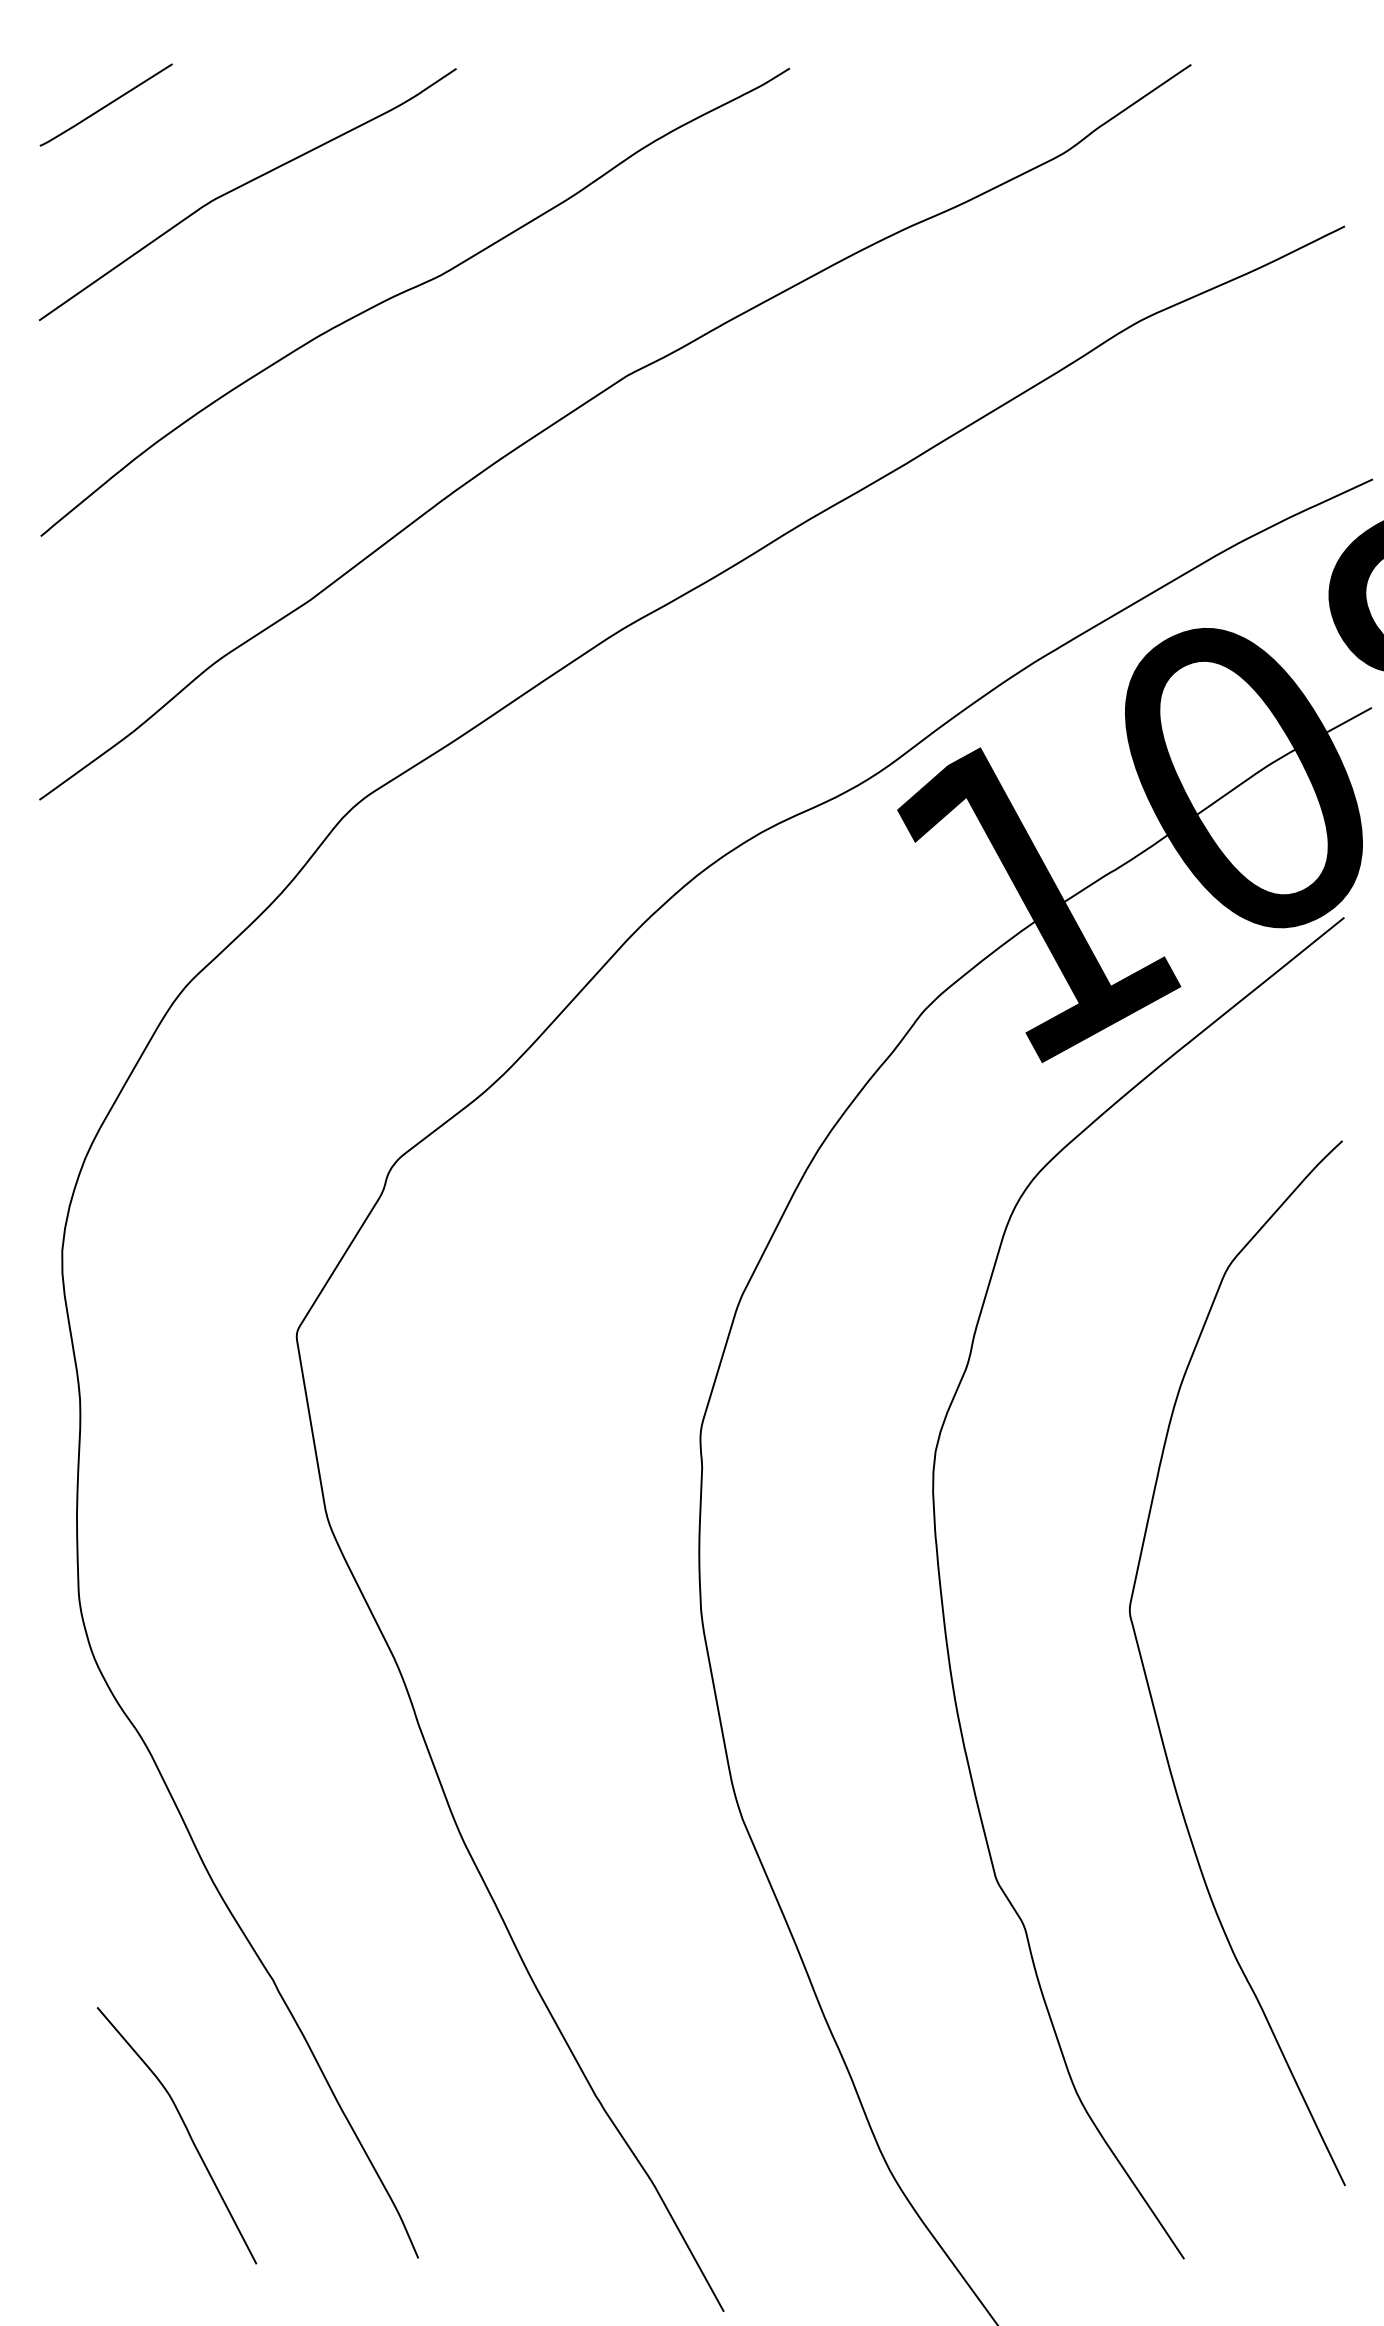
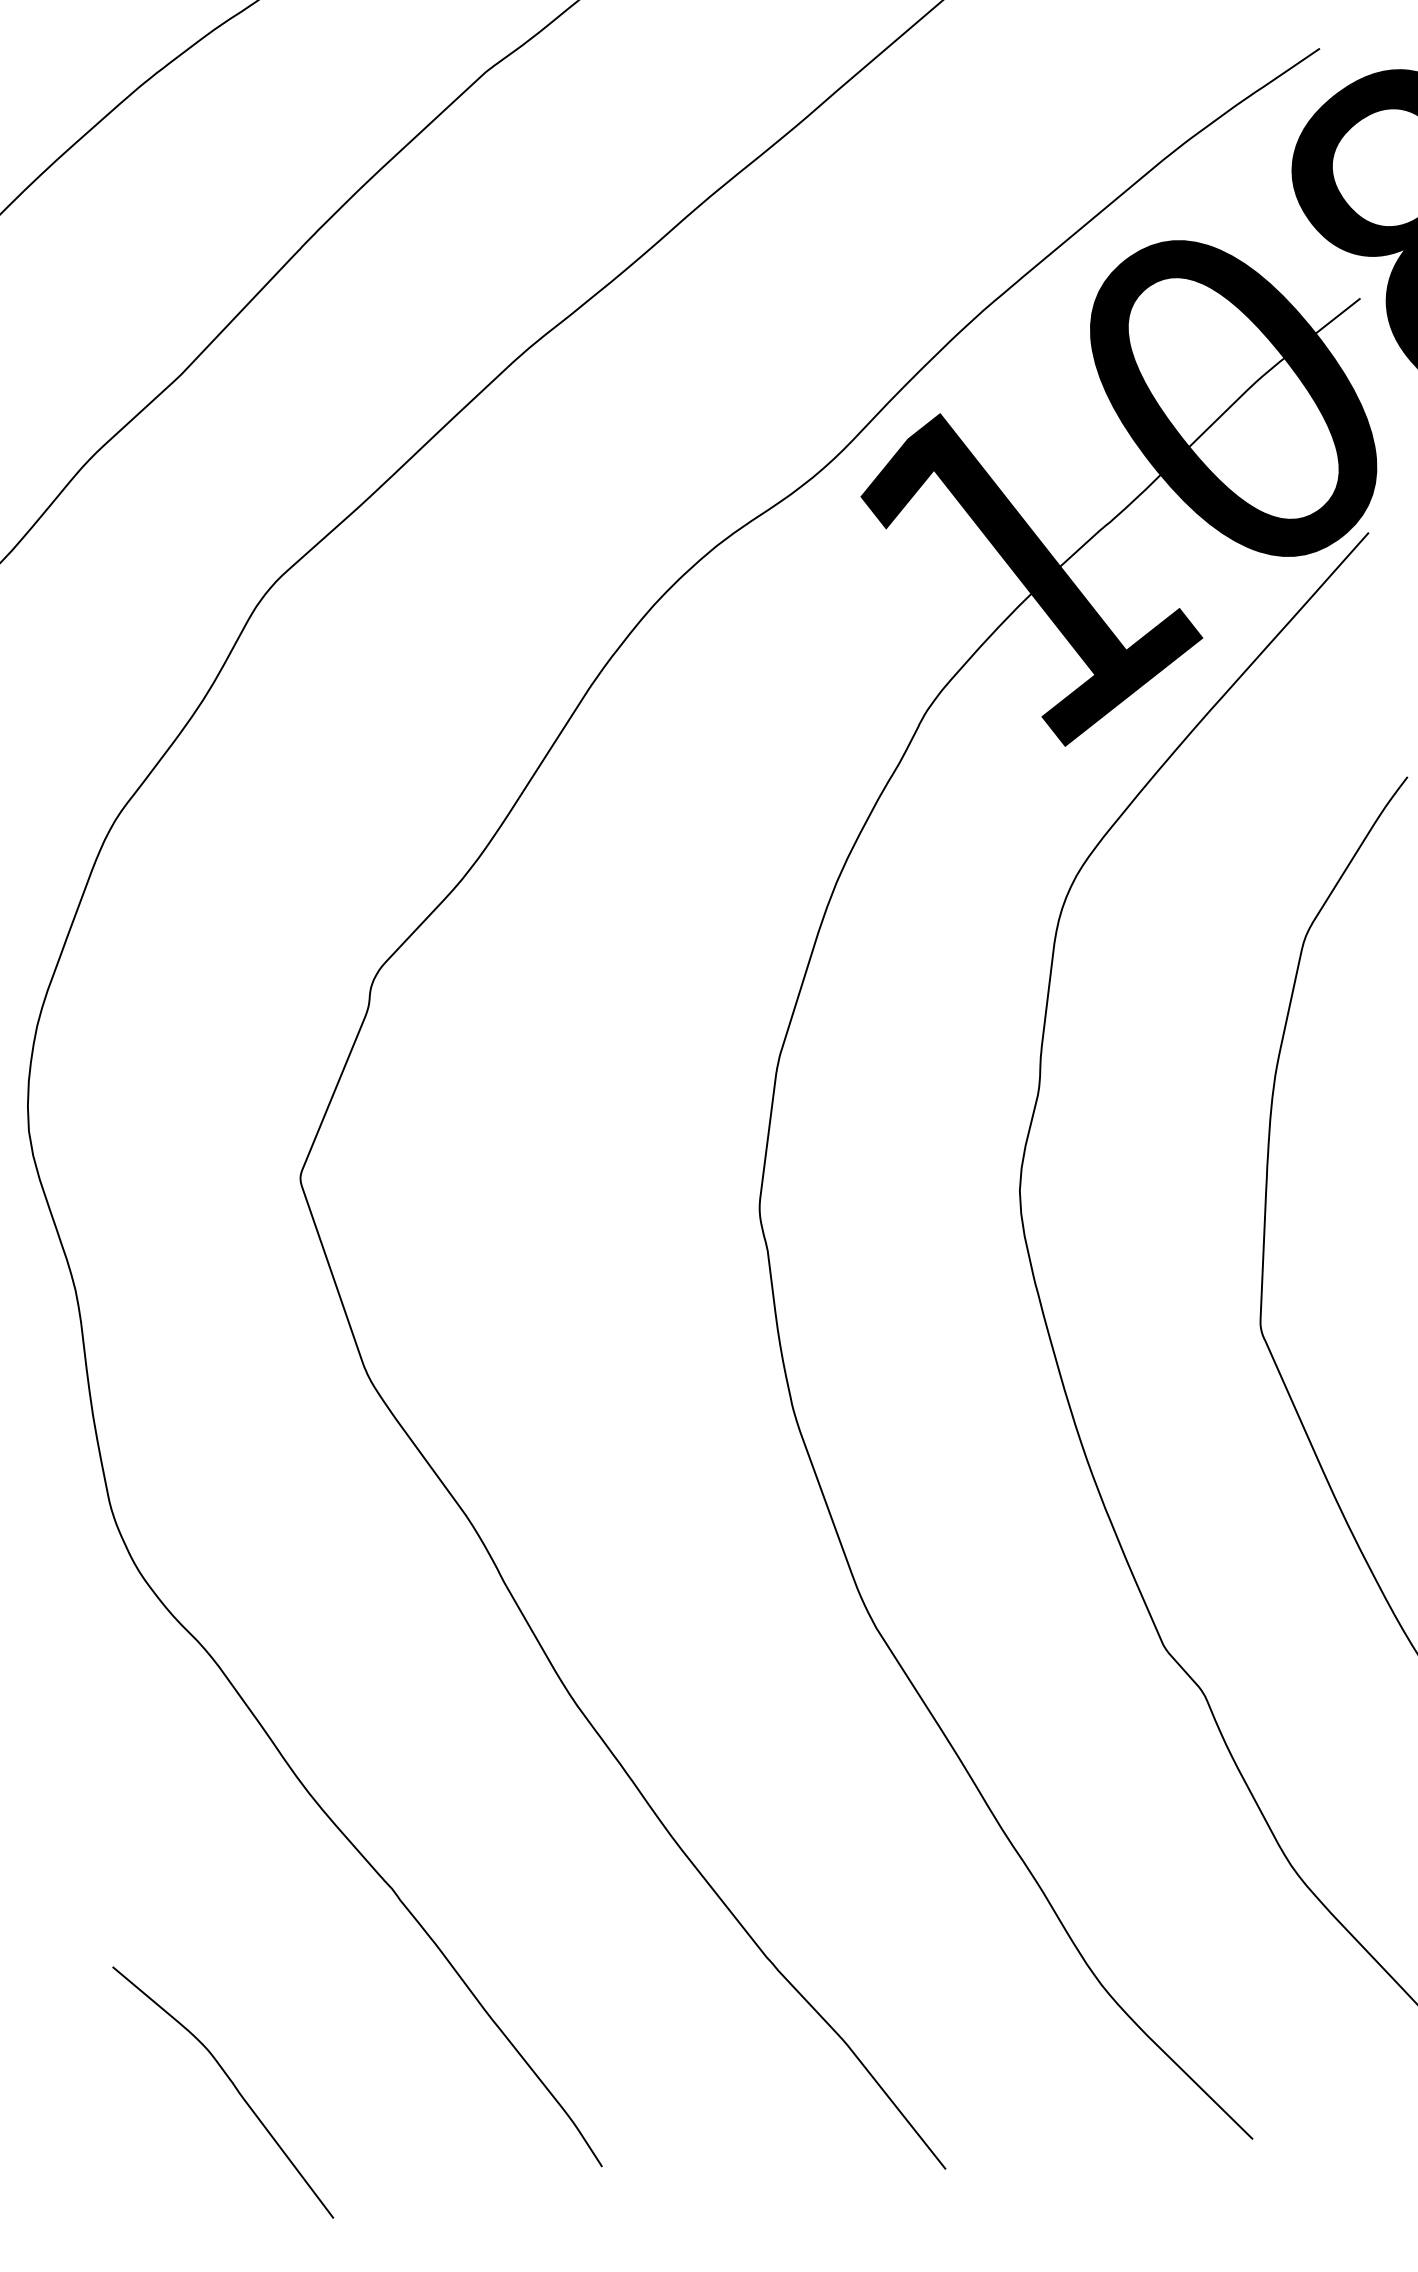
curve: (186, 2130) -> (232, 2085), moved

